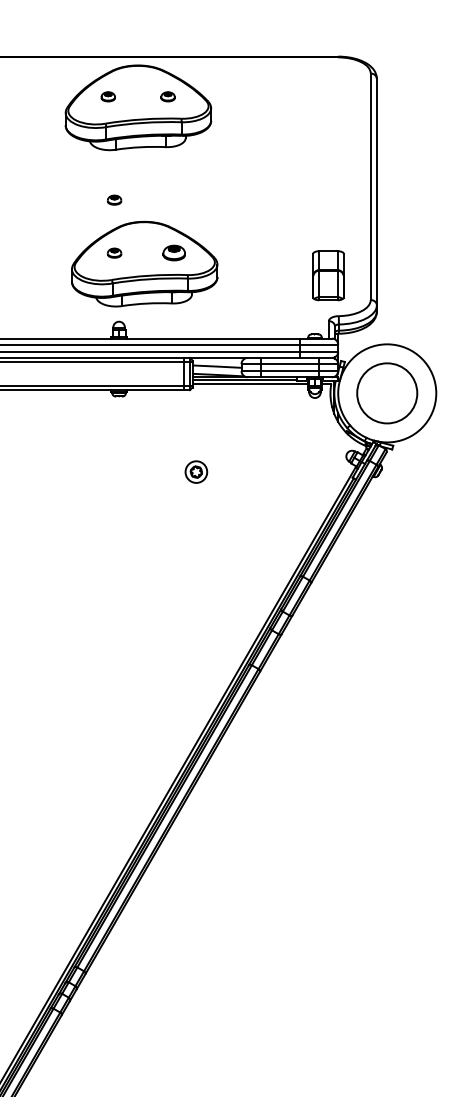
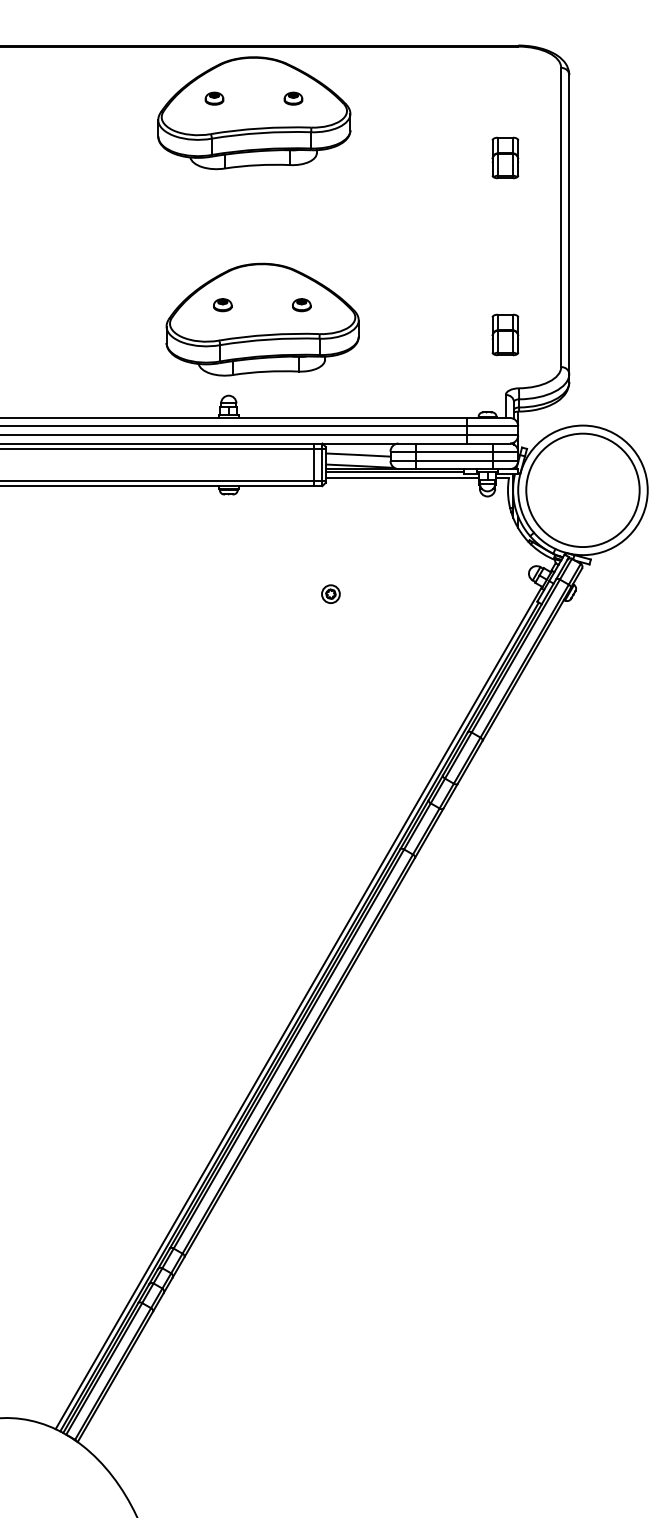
part: (328, 141) -> (505, 157), added
part: (114, 200) -> (222, 235), removed
part: (174, 253) -> (301, 305), size x0.62
part: (328, 275) -> (505, 334), size x0.62
circle: (386, 393) -> (582, 490), size x1.43
part: (196, 471) -> (330, 593), size x0.62

